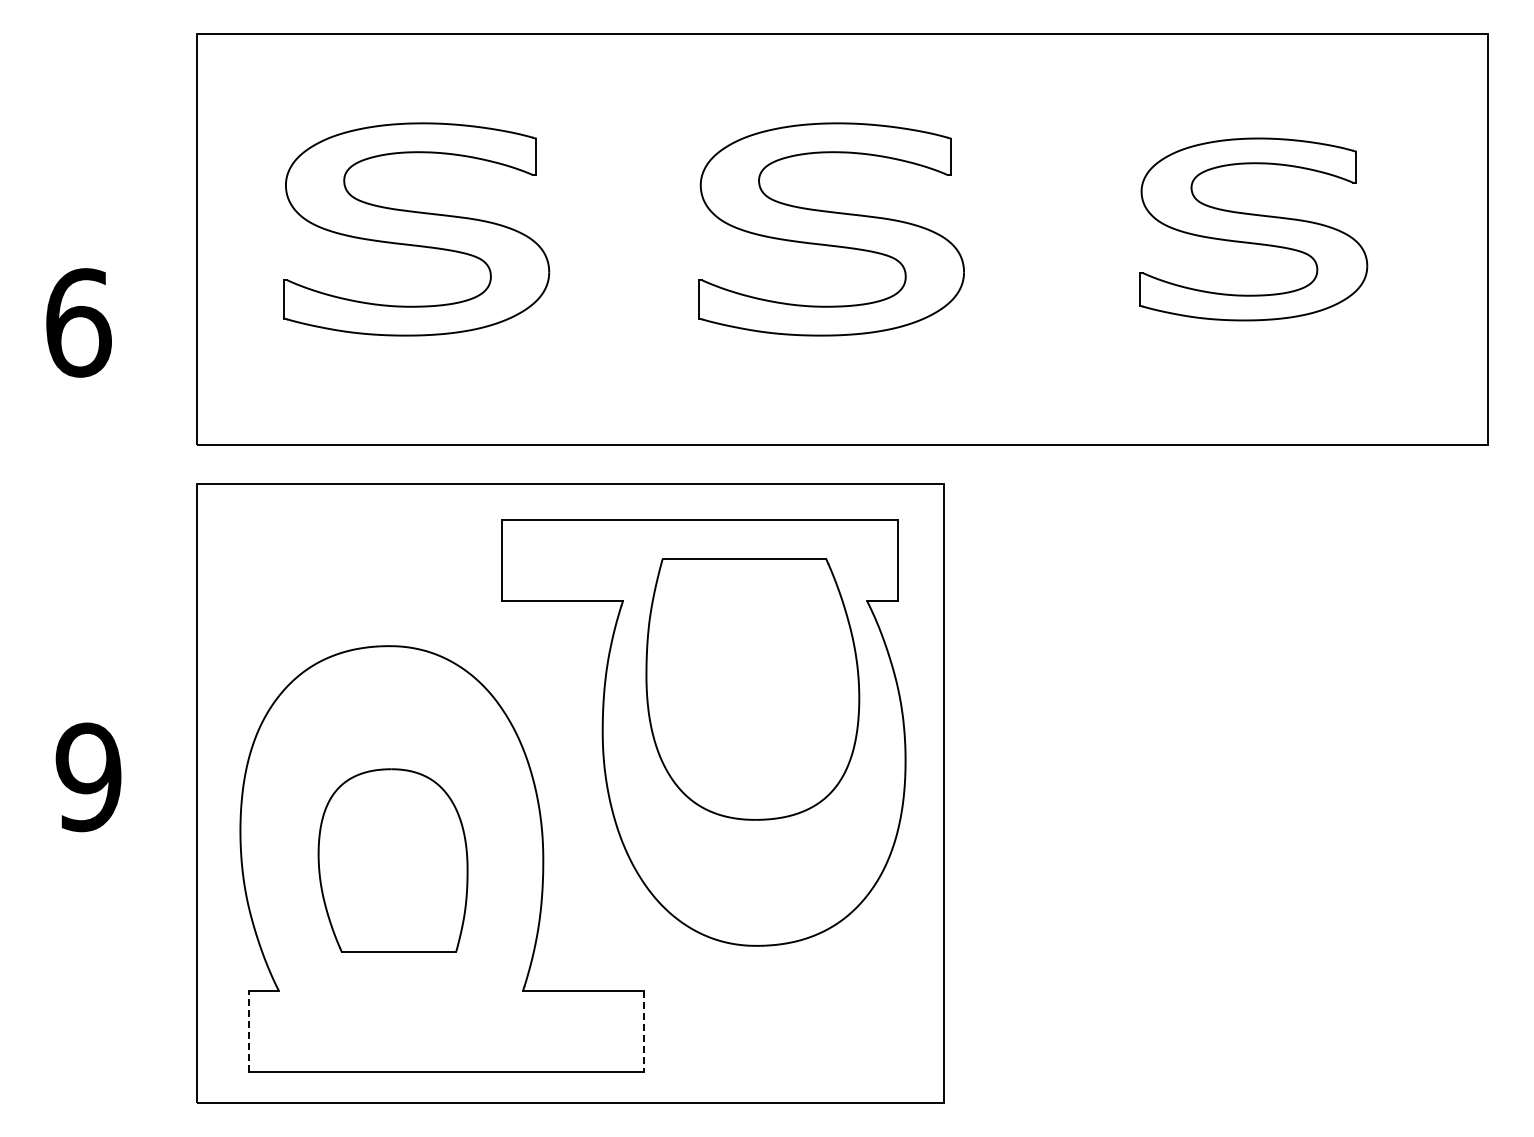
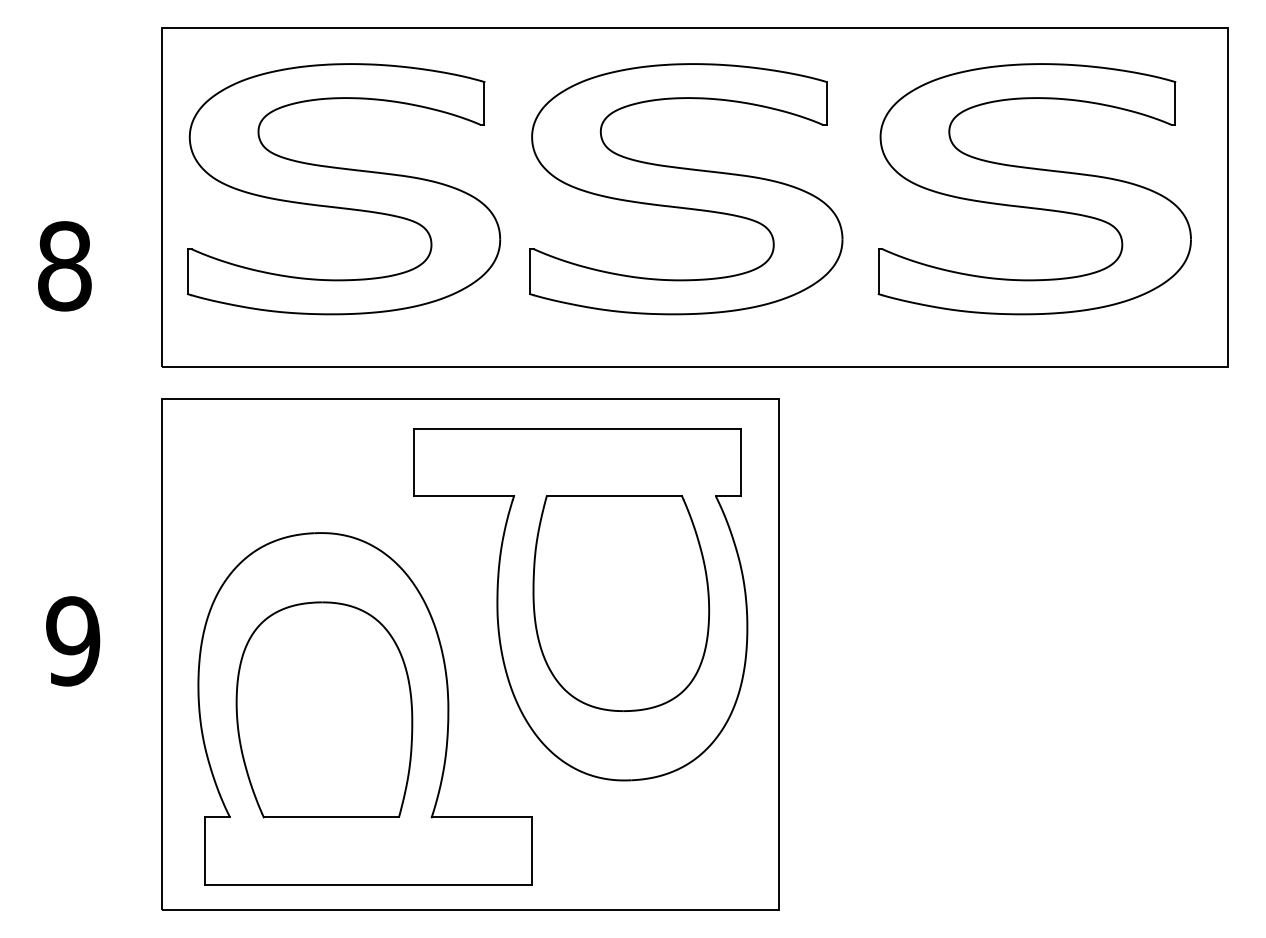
part: (416, 229) -> (343, 189), size x1.43
part: (831, 229) -> (686, 189), size x1.43
part: (1253, 229) -> (1034, 189), size x1.67
text: (78, 322) -> (64, 265), 6 -> 8
part: (752, 689) -> (621, 603), moved
part: (392, 860) -> (323, 709), size x1.43
line: (248, 1031) -> (205, 851), dashed -> solid
line: (644, 1031) -> (531, 851), dashed -> solid

